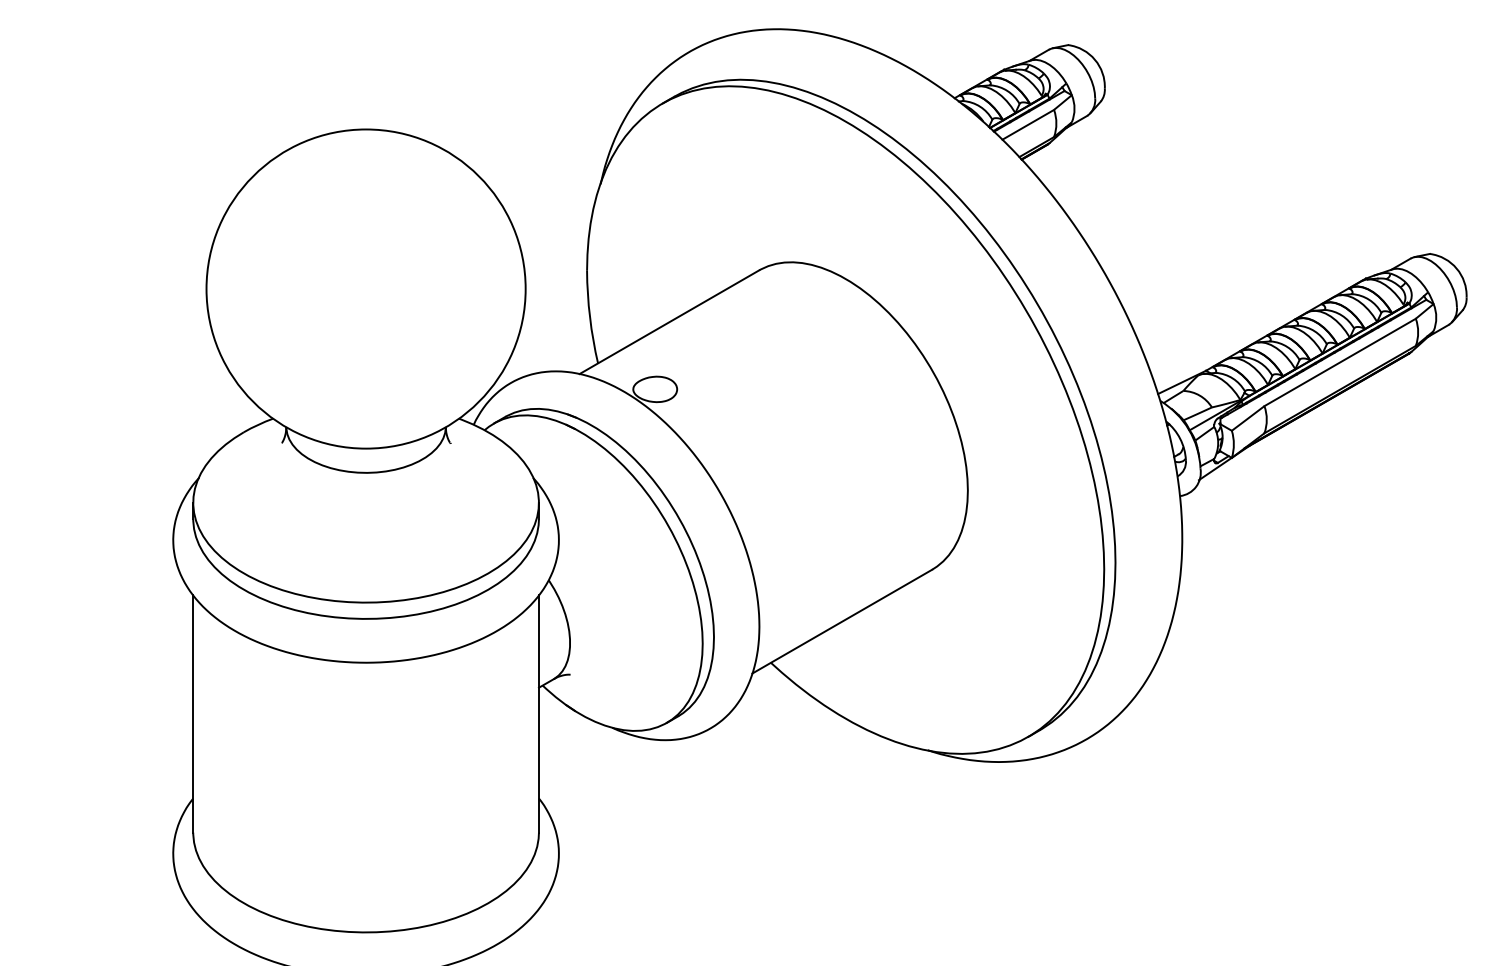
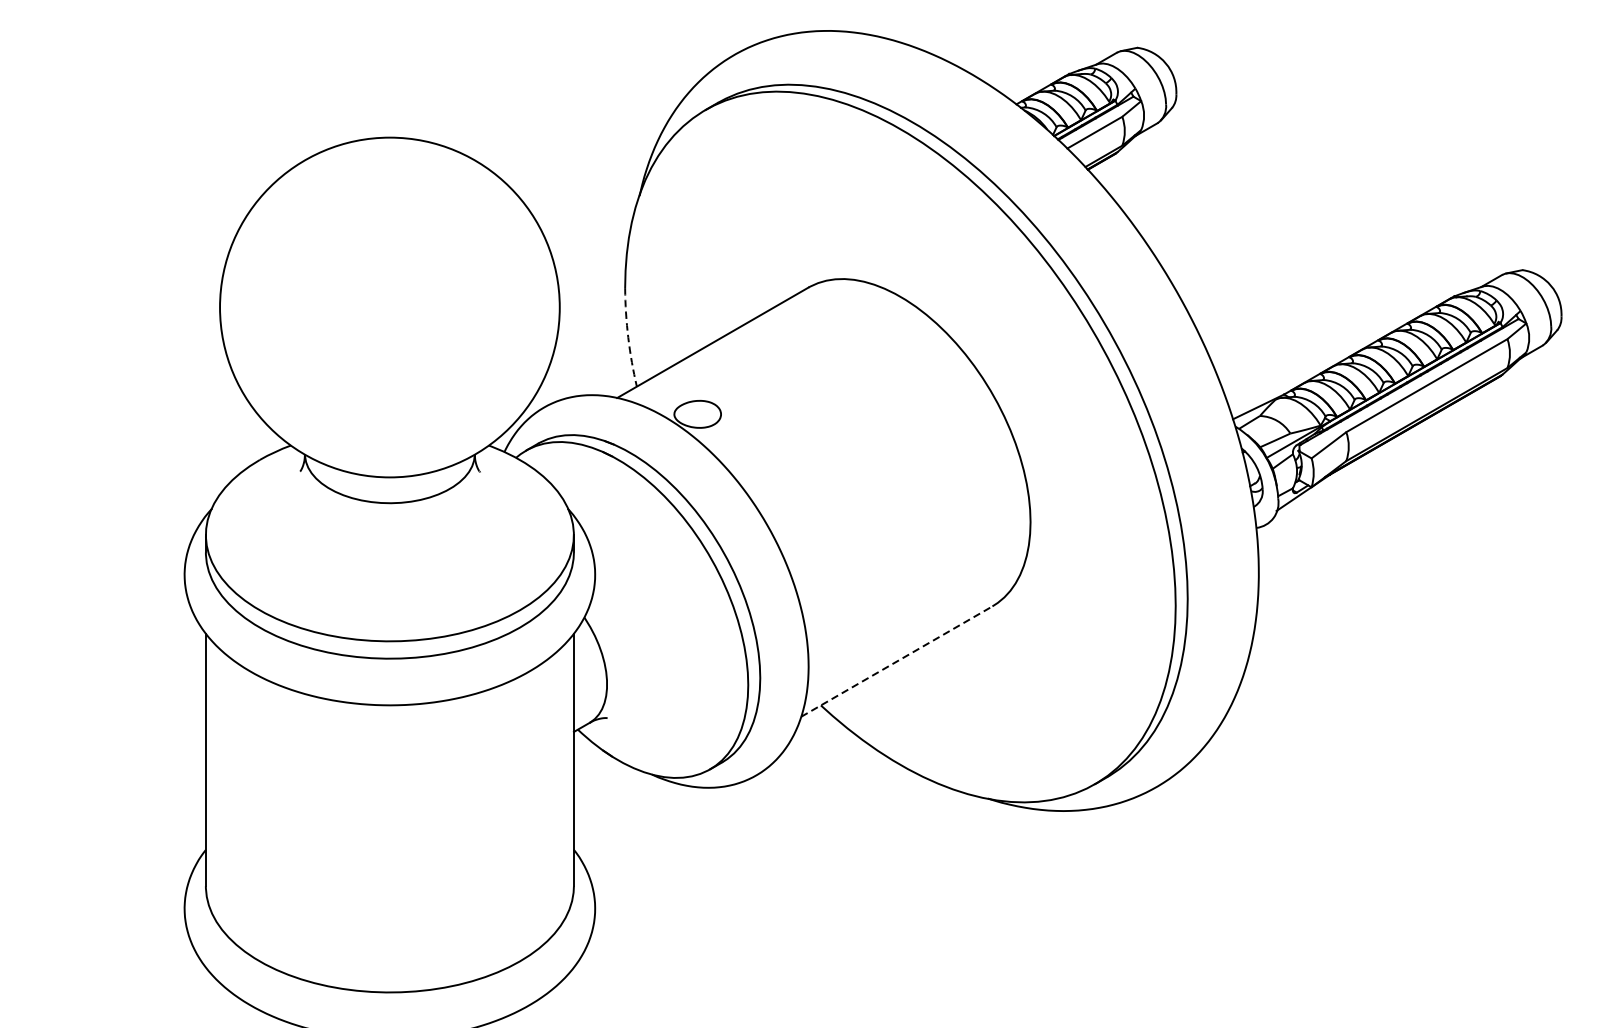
arc: (590, 317) -> (628, 337), solid -> dashed
line: (842, 621) -> (897, 661), solid -> dashed

